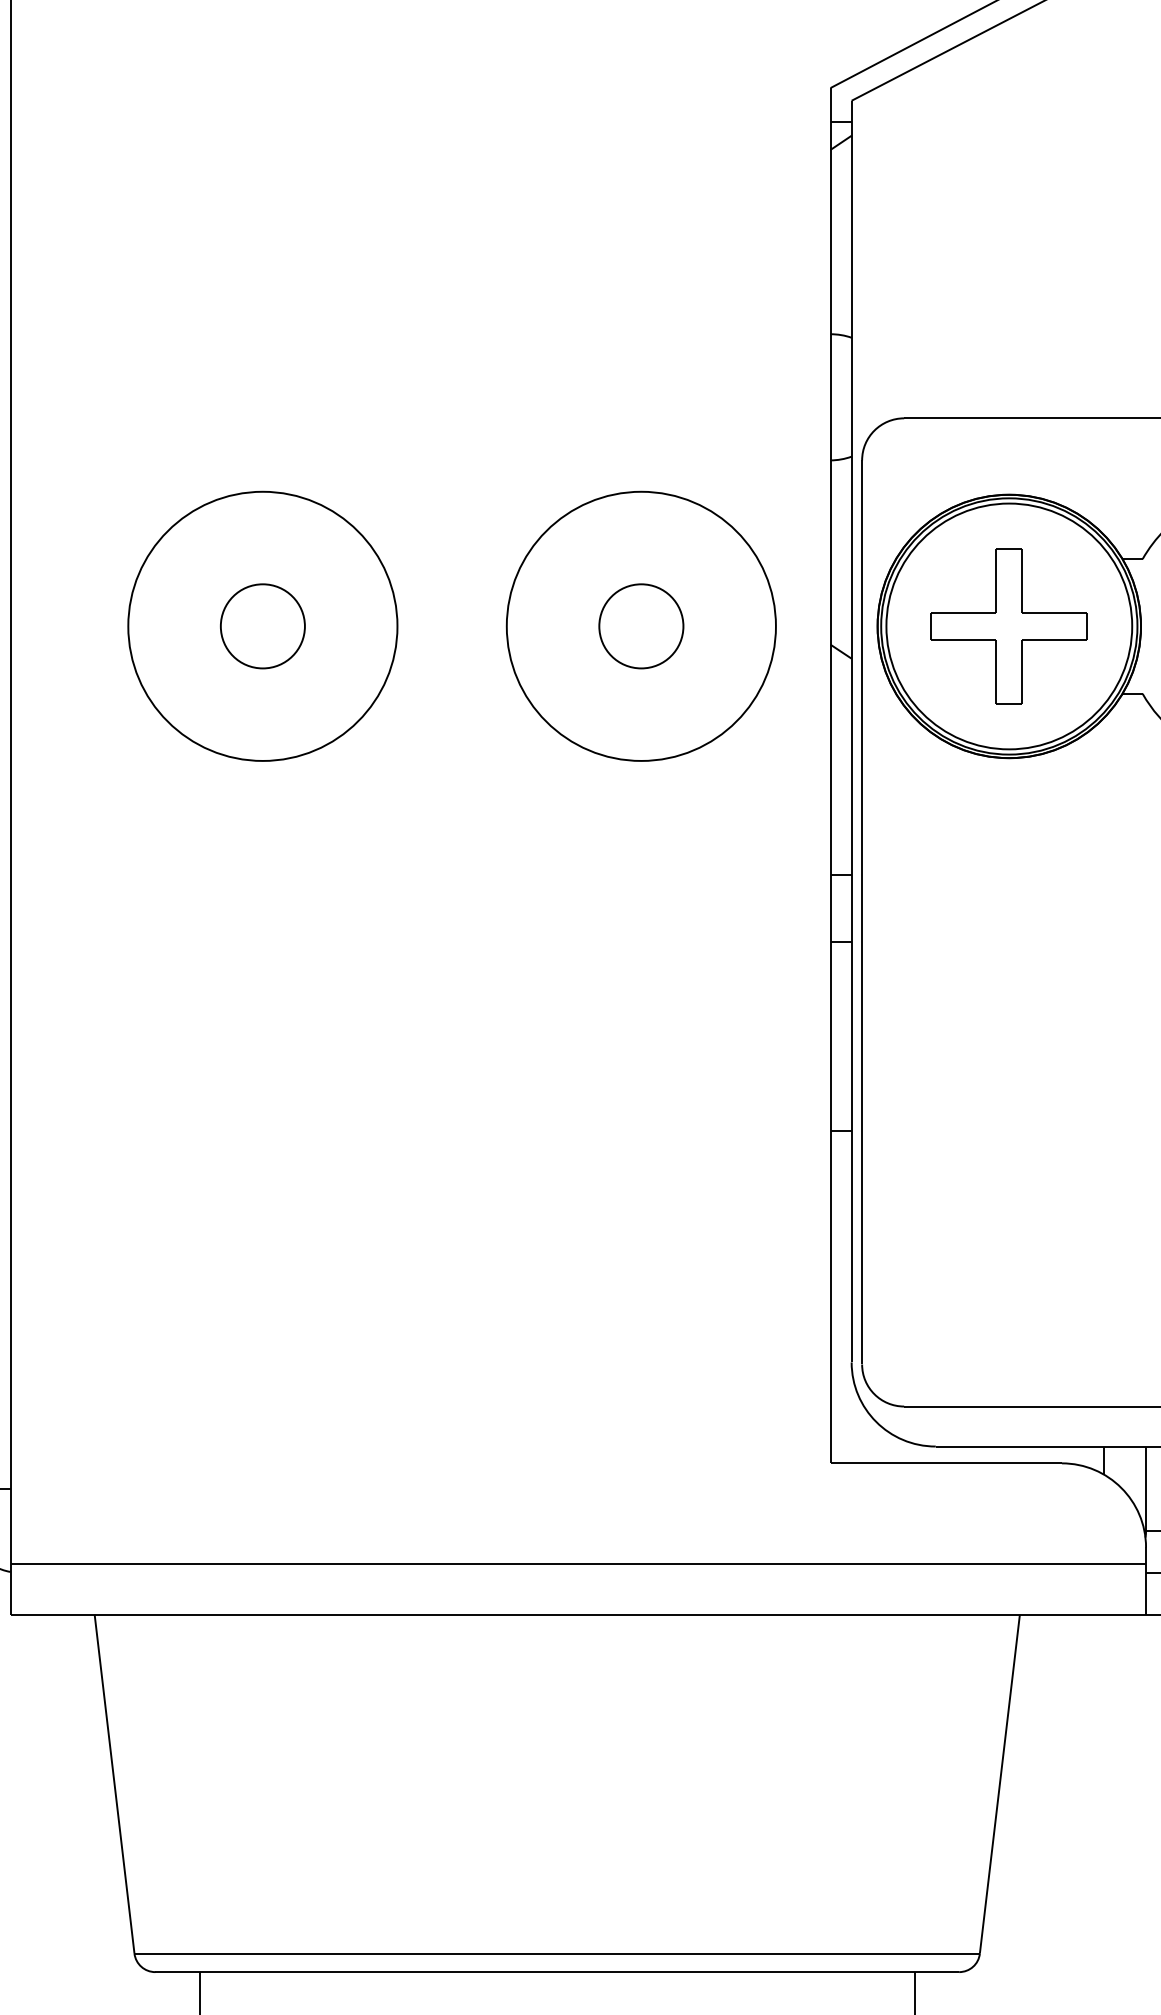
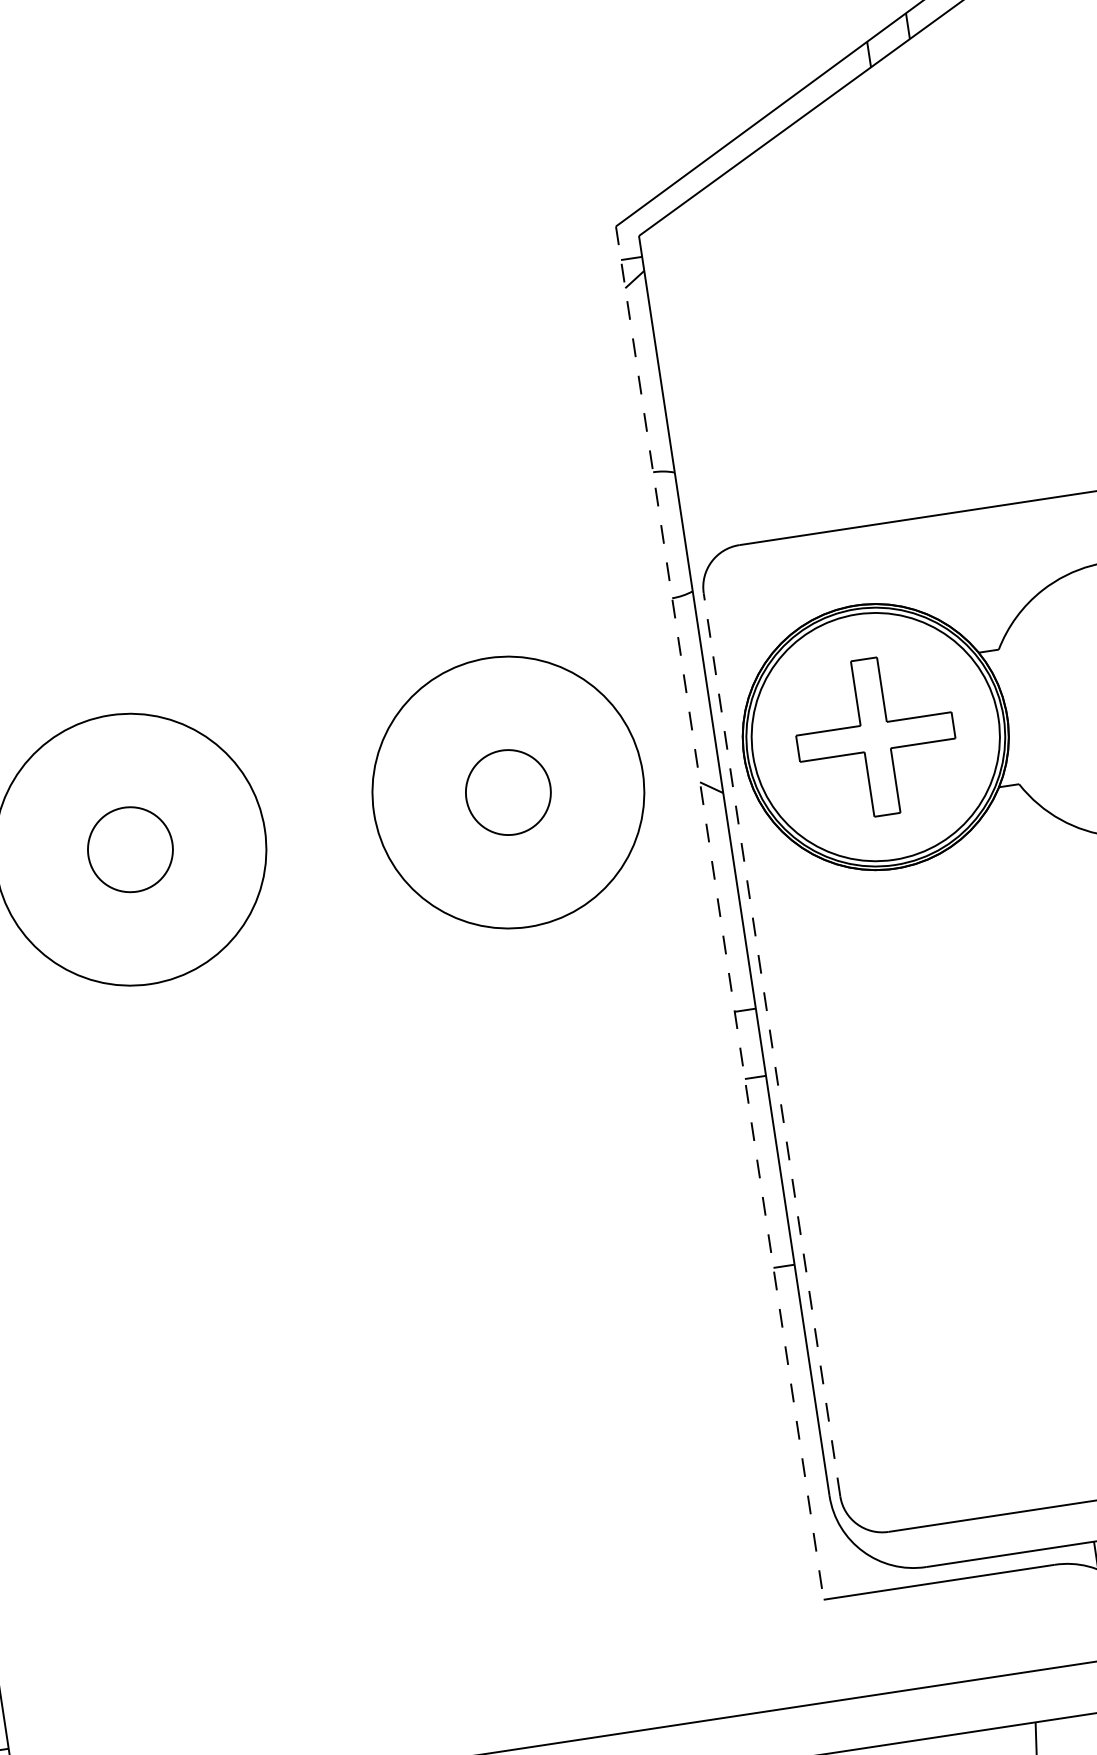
line: (830, 775) -> (719, 912), solid -> dashed
line: (862, 911) -> (772, 1043), solid -> dashed

